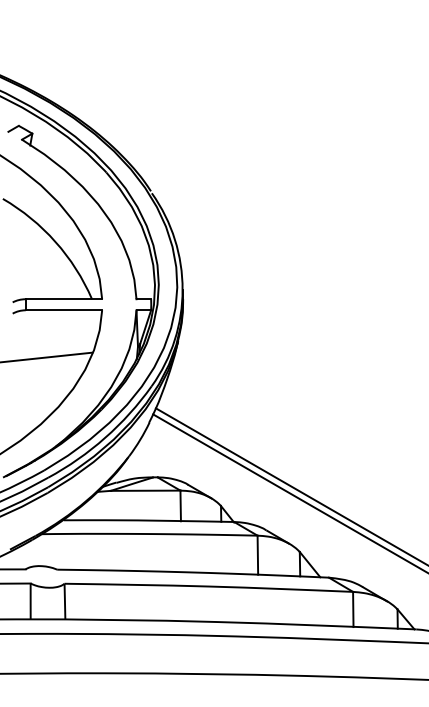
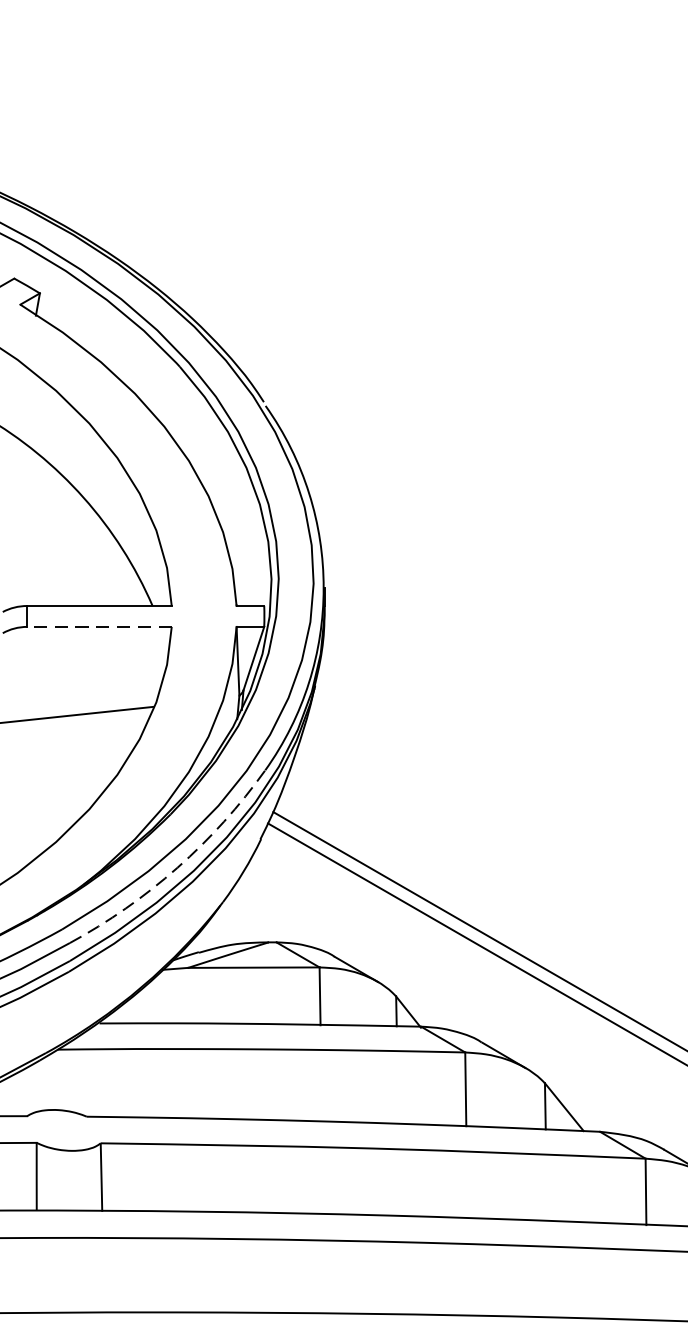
line: (63, 310) -> (98, 627), solid -> dashed
arc: (105, 437) -> (178, 867), solid -> dashed

